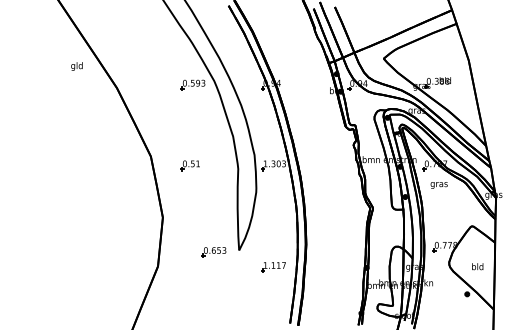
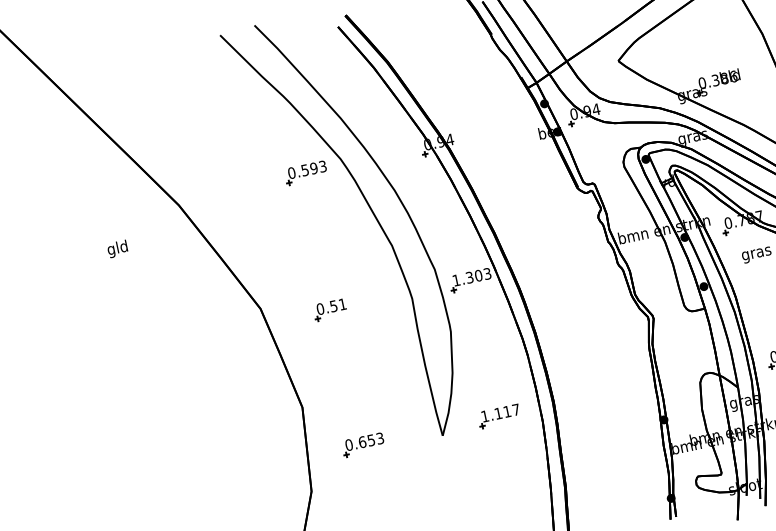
text: (76, 66) -> (116, 249), moved
part: (213, 252) -> (362, 445), moved
part: (273, 267) -> (499, 416), moved

